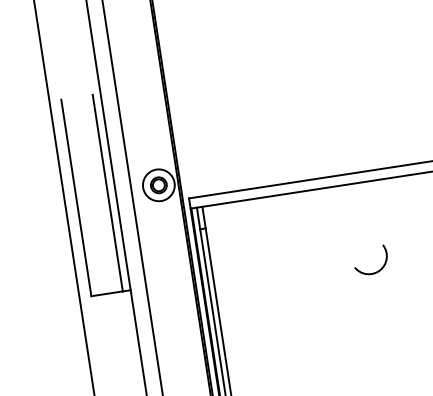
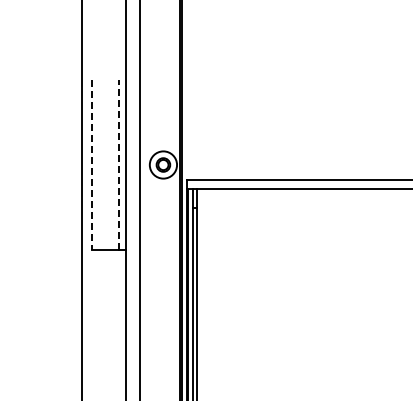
line: (108, 192) -> (119, 164), solid -> dashed
line: (75, 198) -> (91, 165), solid -> dashed
arc: (377, 270) -> (337, 265), removed

